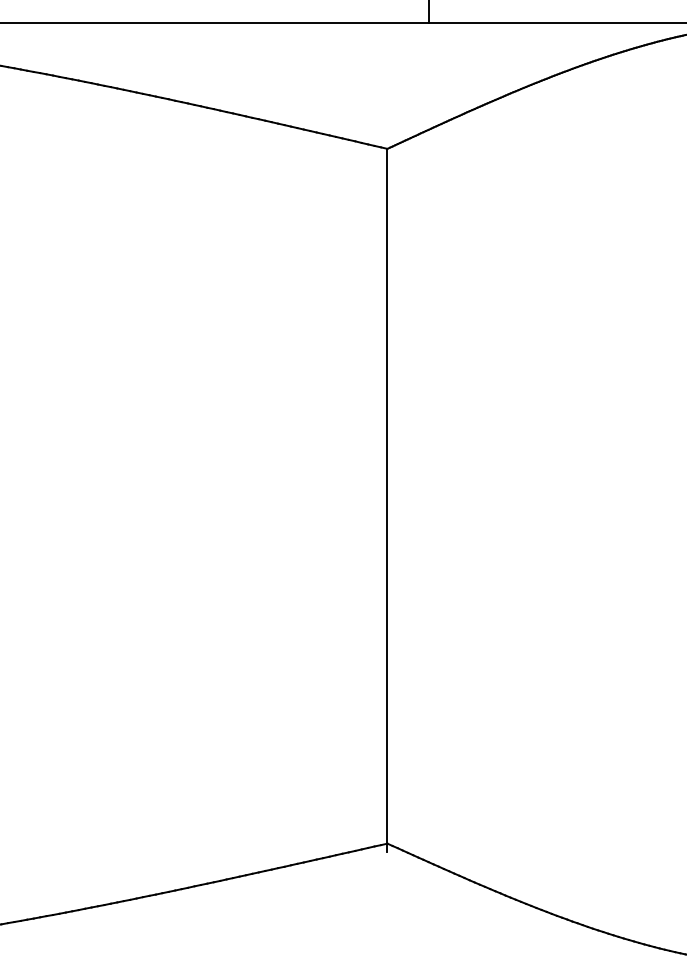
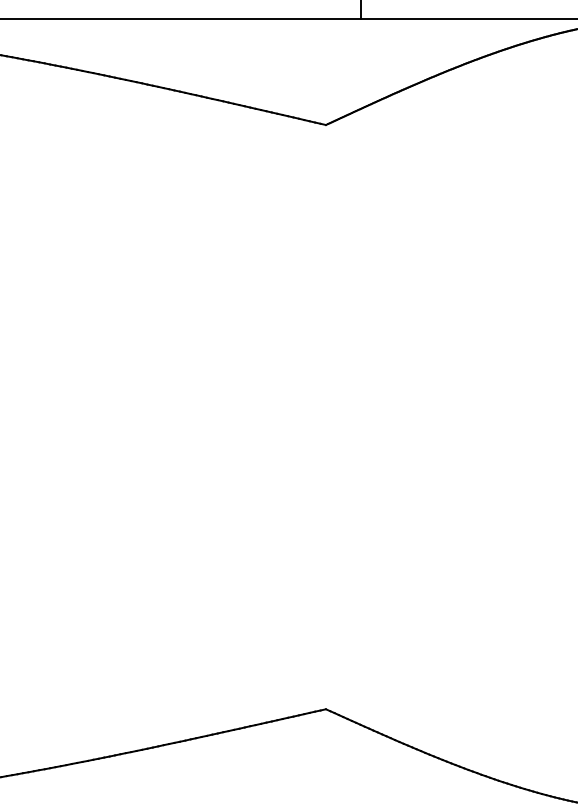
line: (386, 500) -> (325, 420), removed

